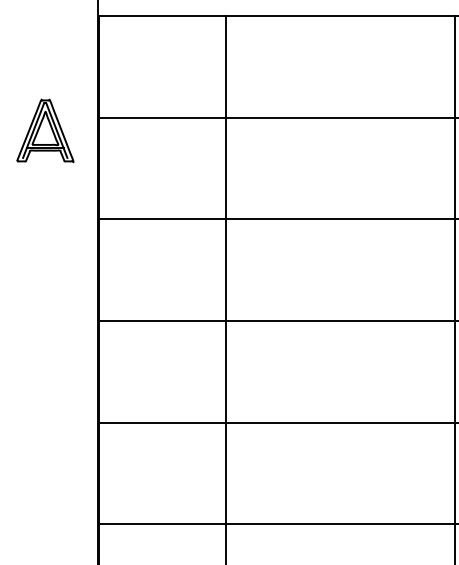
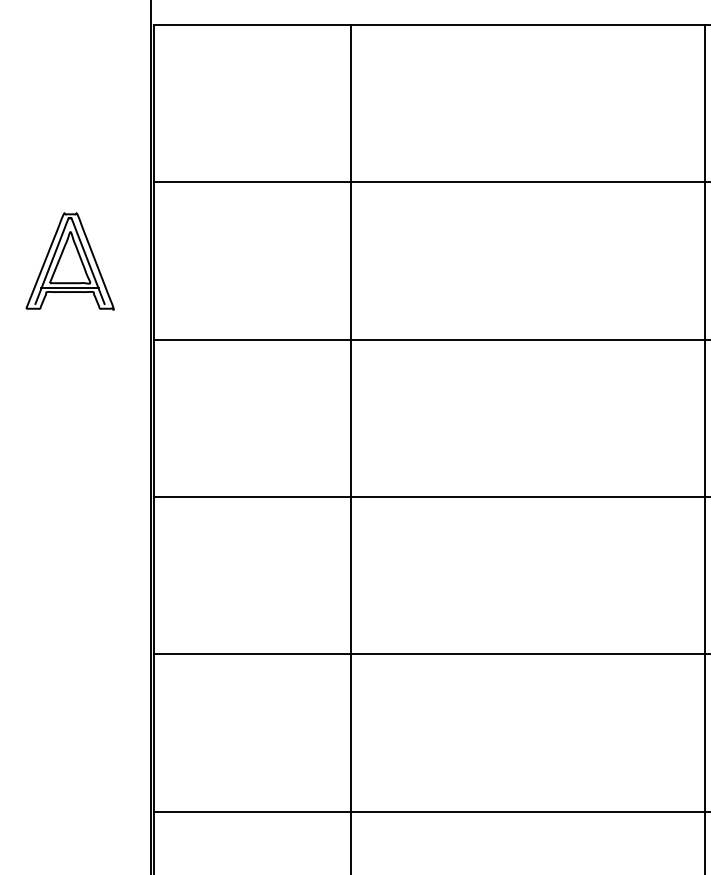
part: (45, 130) -> (70, 260), moved

